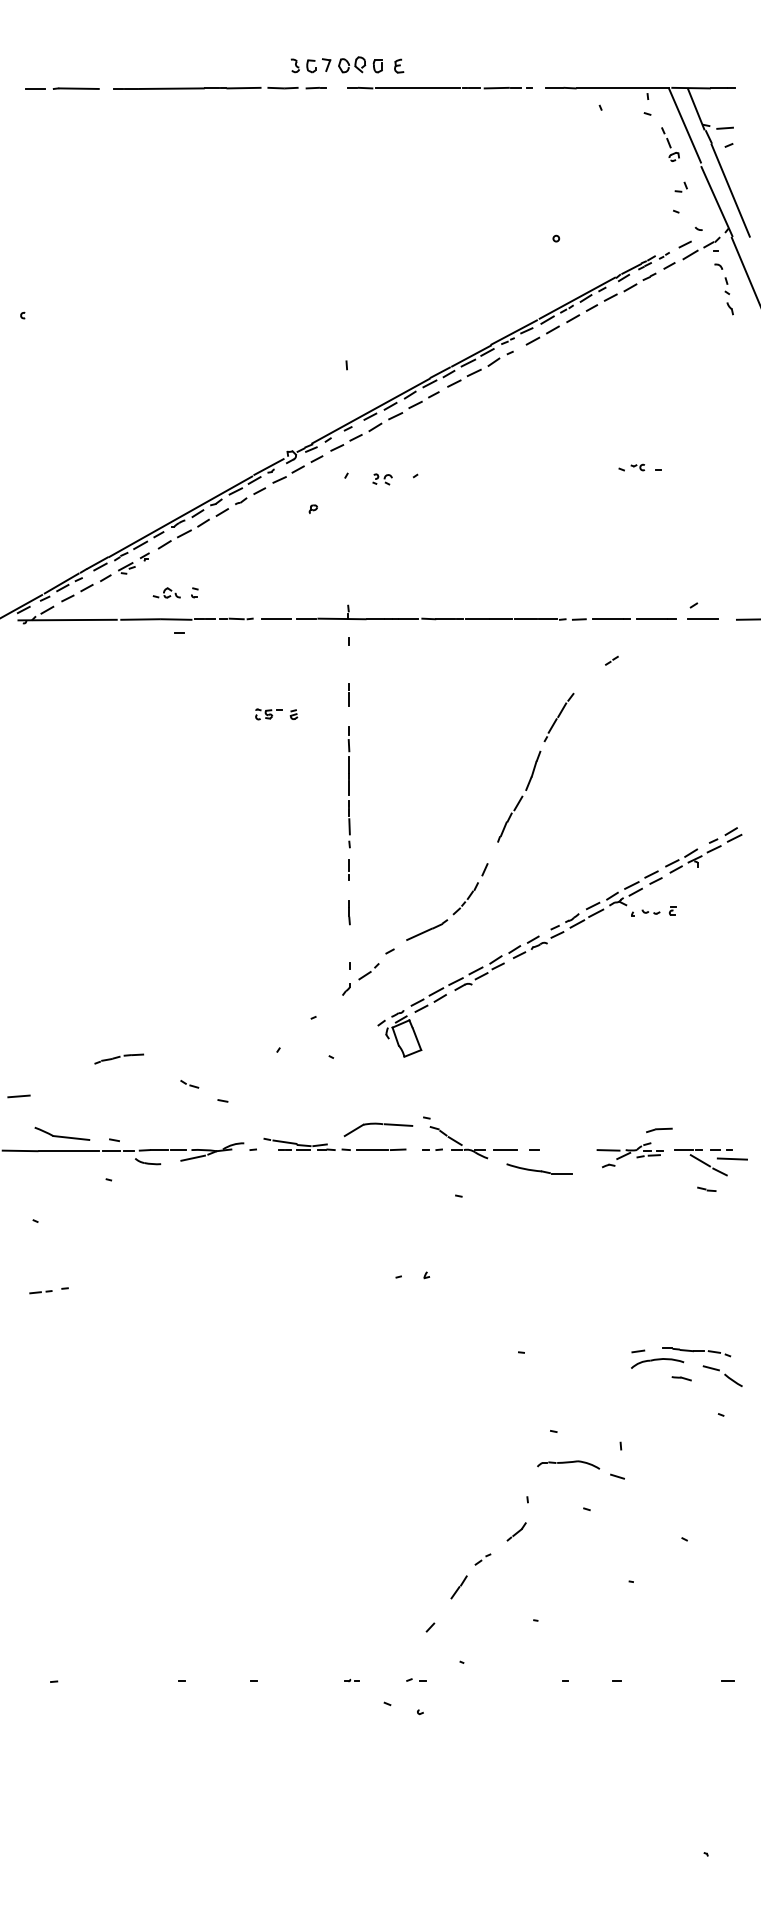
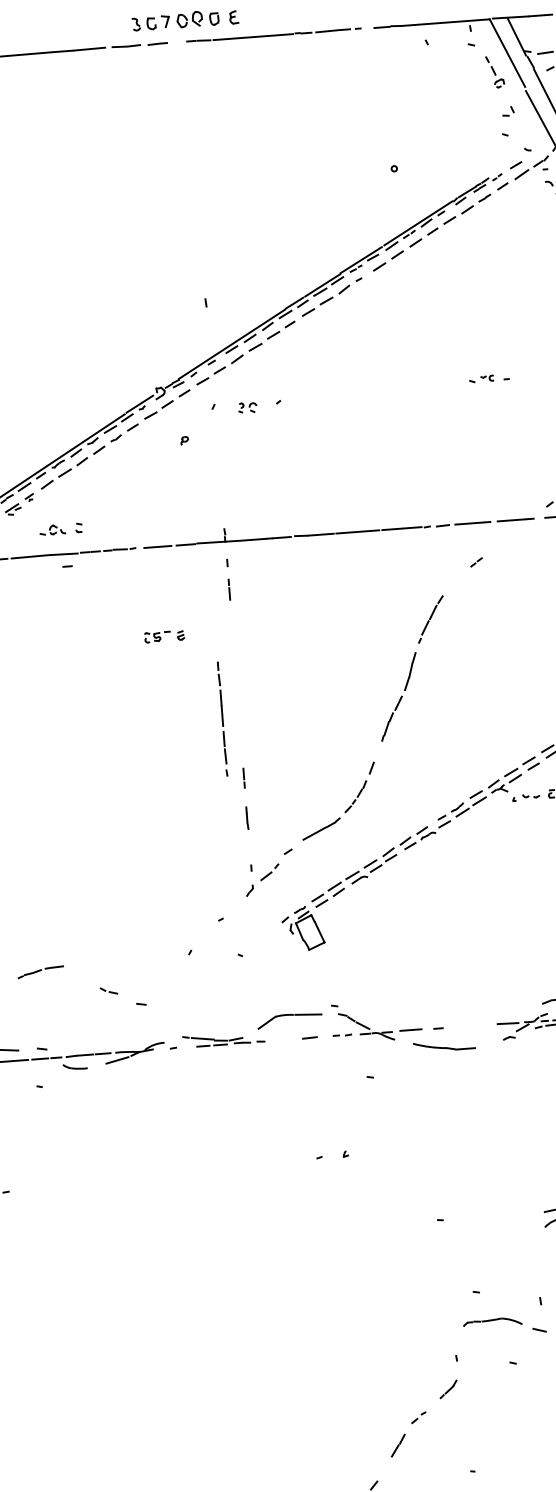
line: (348, 694) -> (229, 589), moved
part: (348, 787) -> (221, 719), moved
line: (372, 1150) -> (285, 1040), removed

